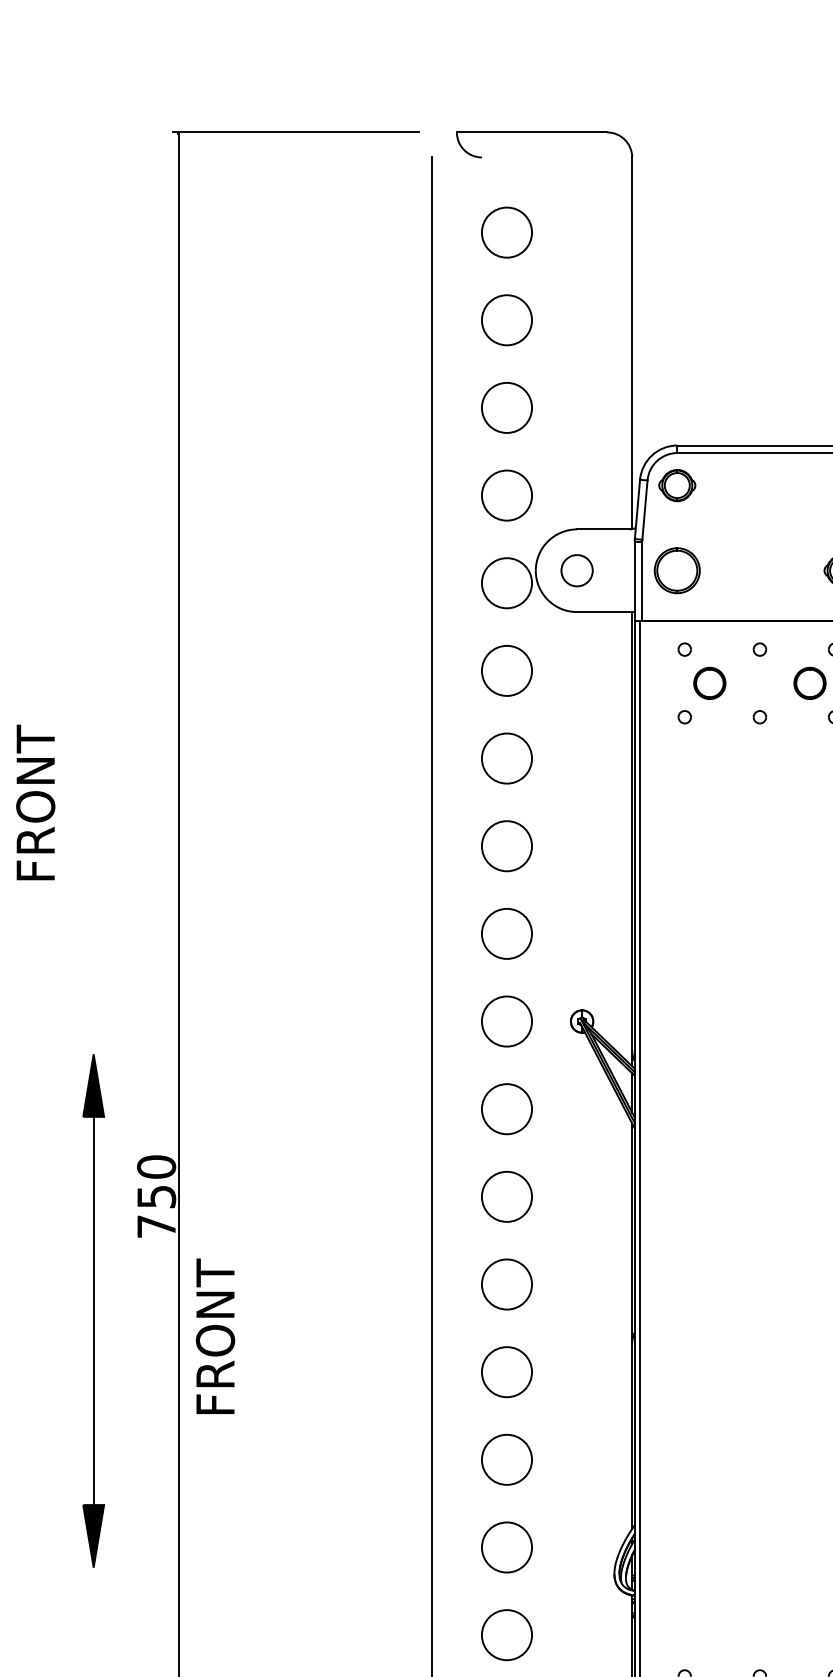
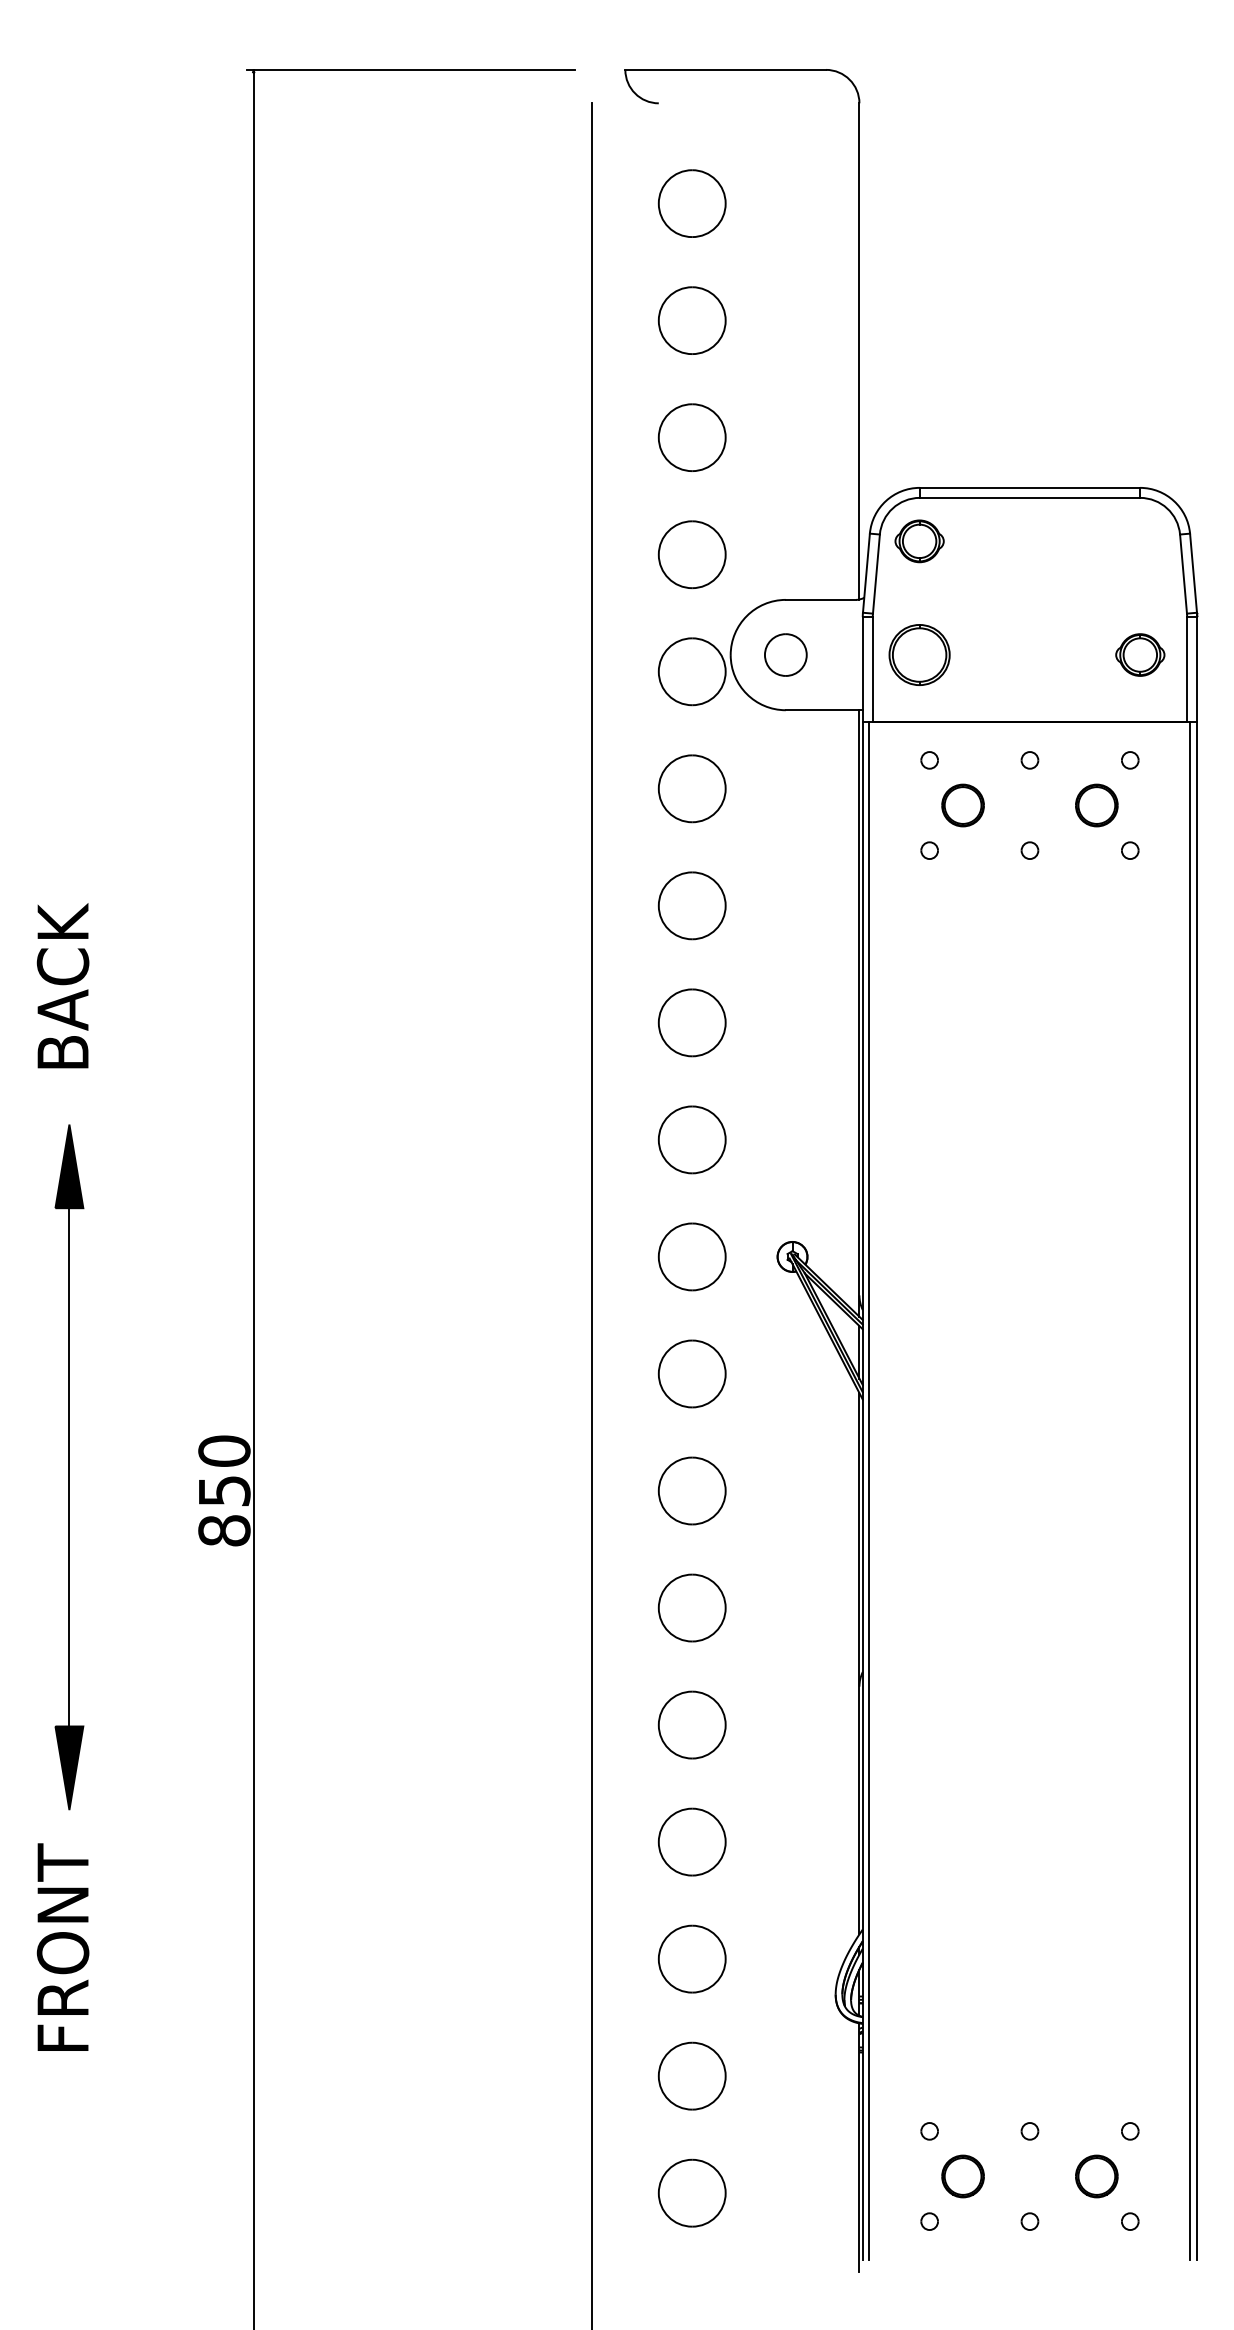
text: (35, 800) -> (62, 961), FRONT -> BACK
text: (156, 1226) -> (224, 1530), 750 -> 850
part: (93, 1311) -> (69, 1467), moved
text: (215, 1335) -> (62, 1946), moved

